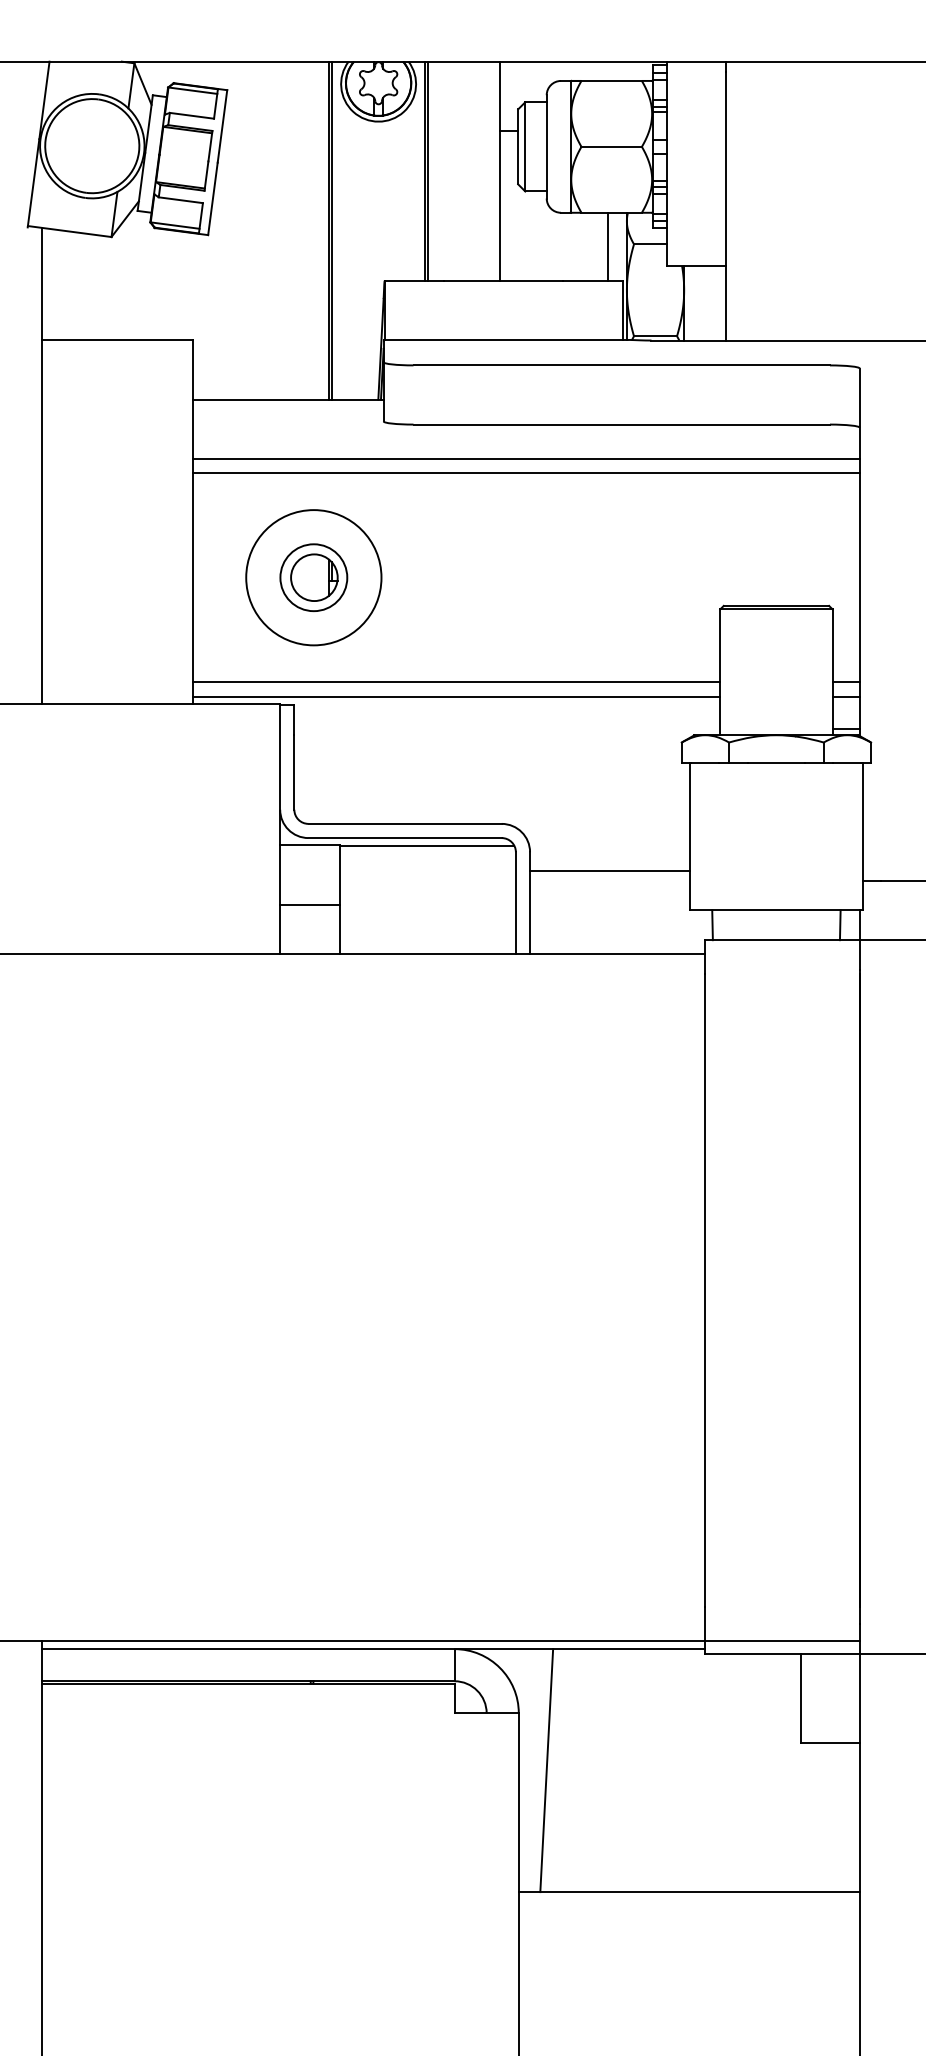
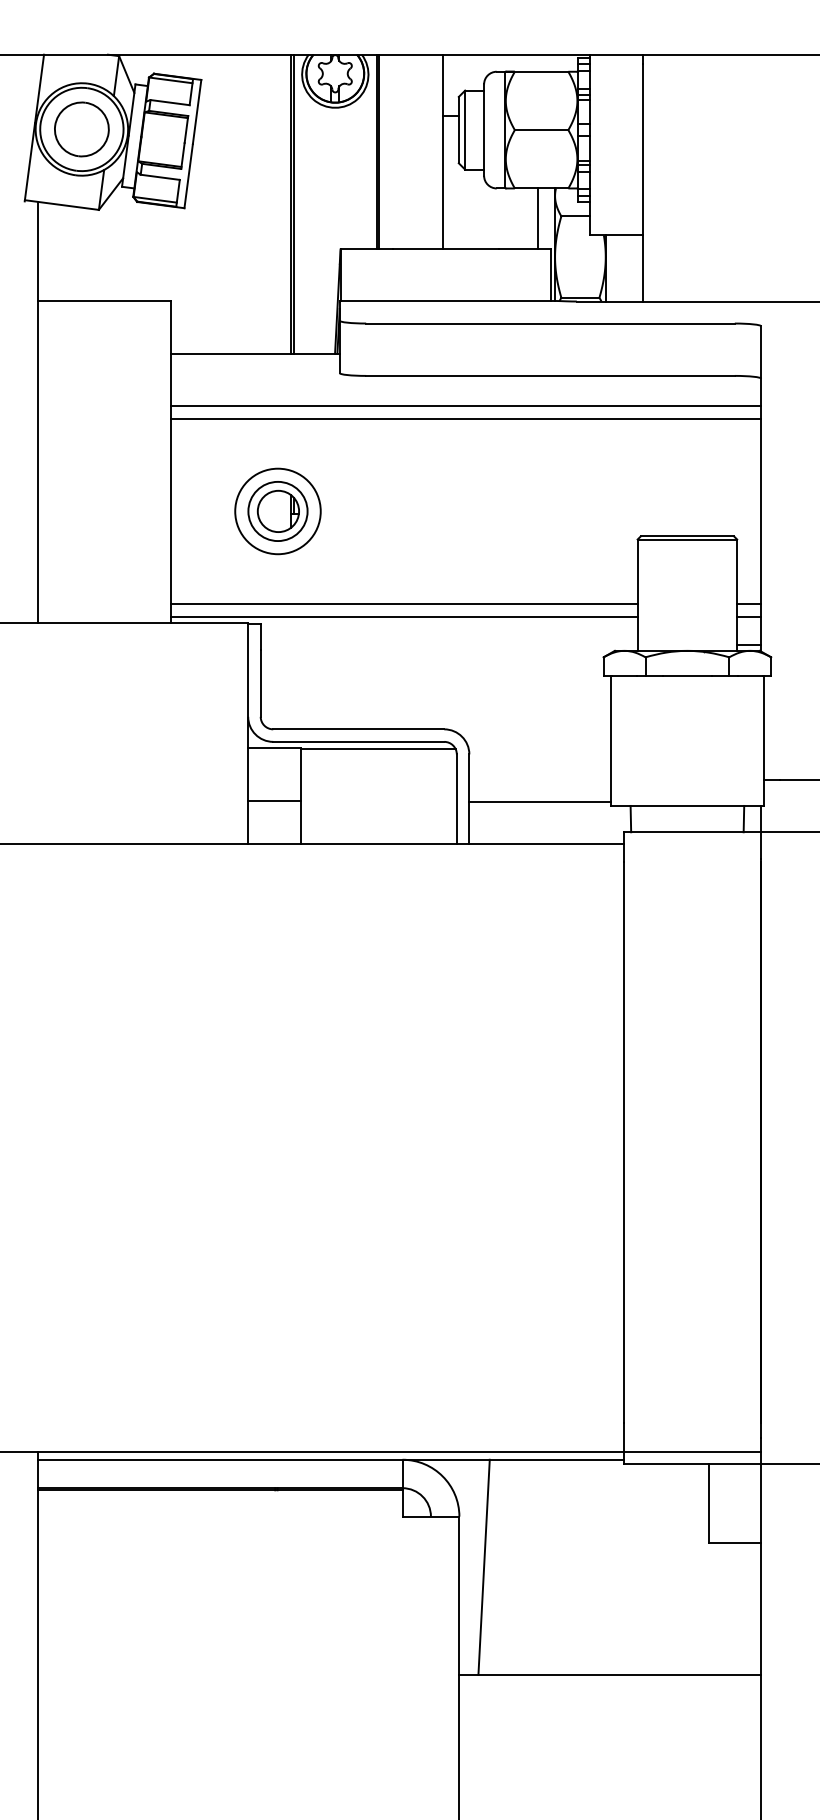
part: (91, 145) -> (81, 128), added
circle: (313, 577) -> (277, 511), size x0.71
line: (609, 871) -> (539, 802), moved

